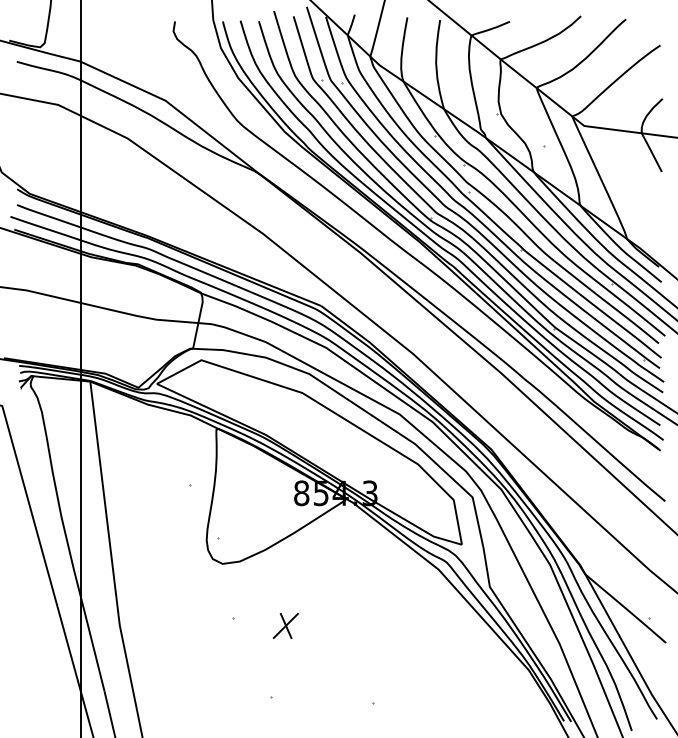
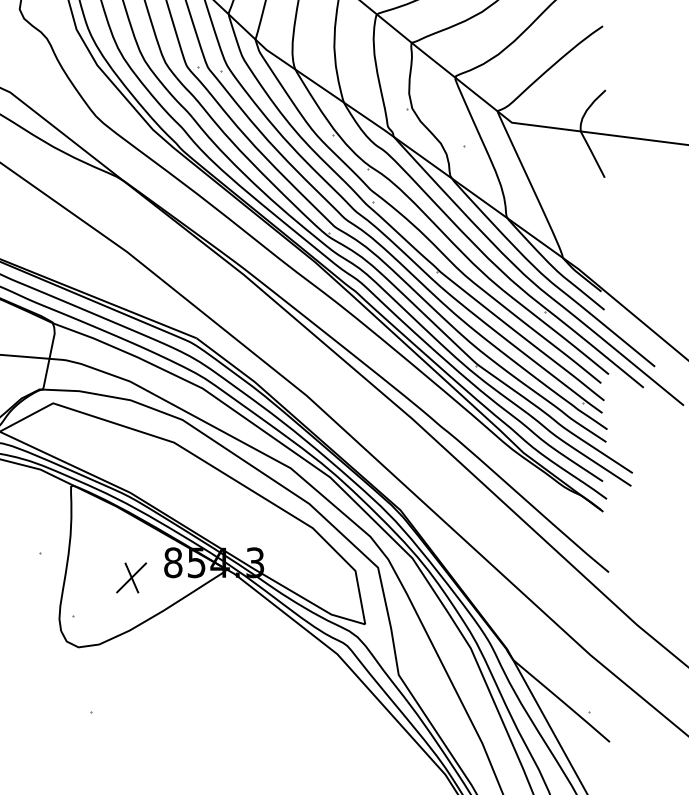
part: (285, 625) -> (131, 577), moved

